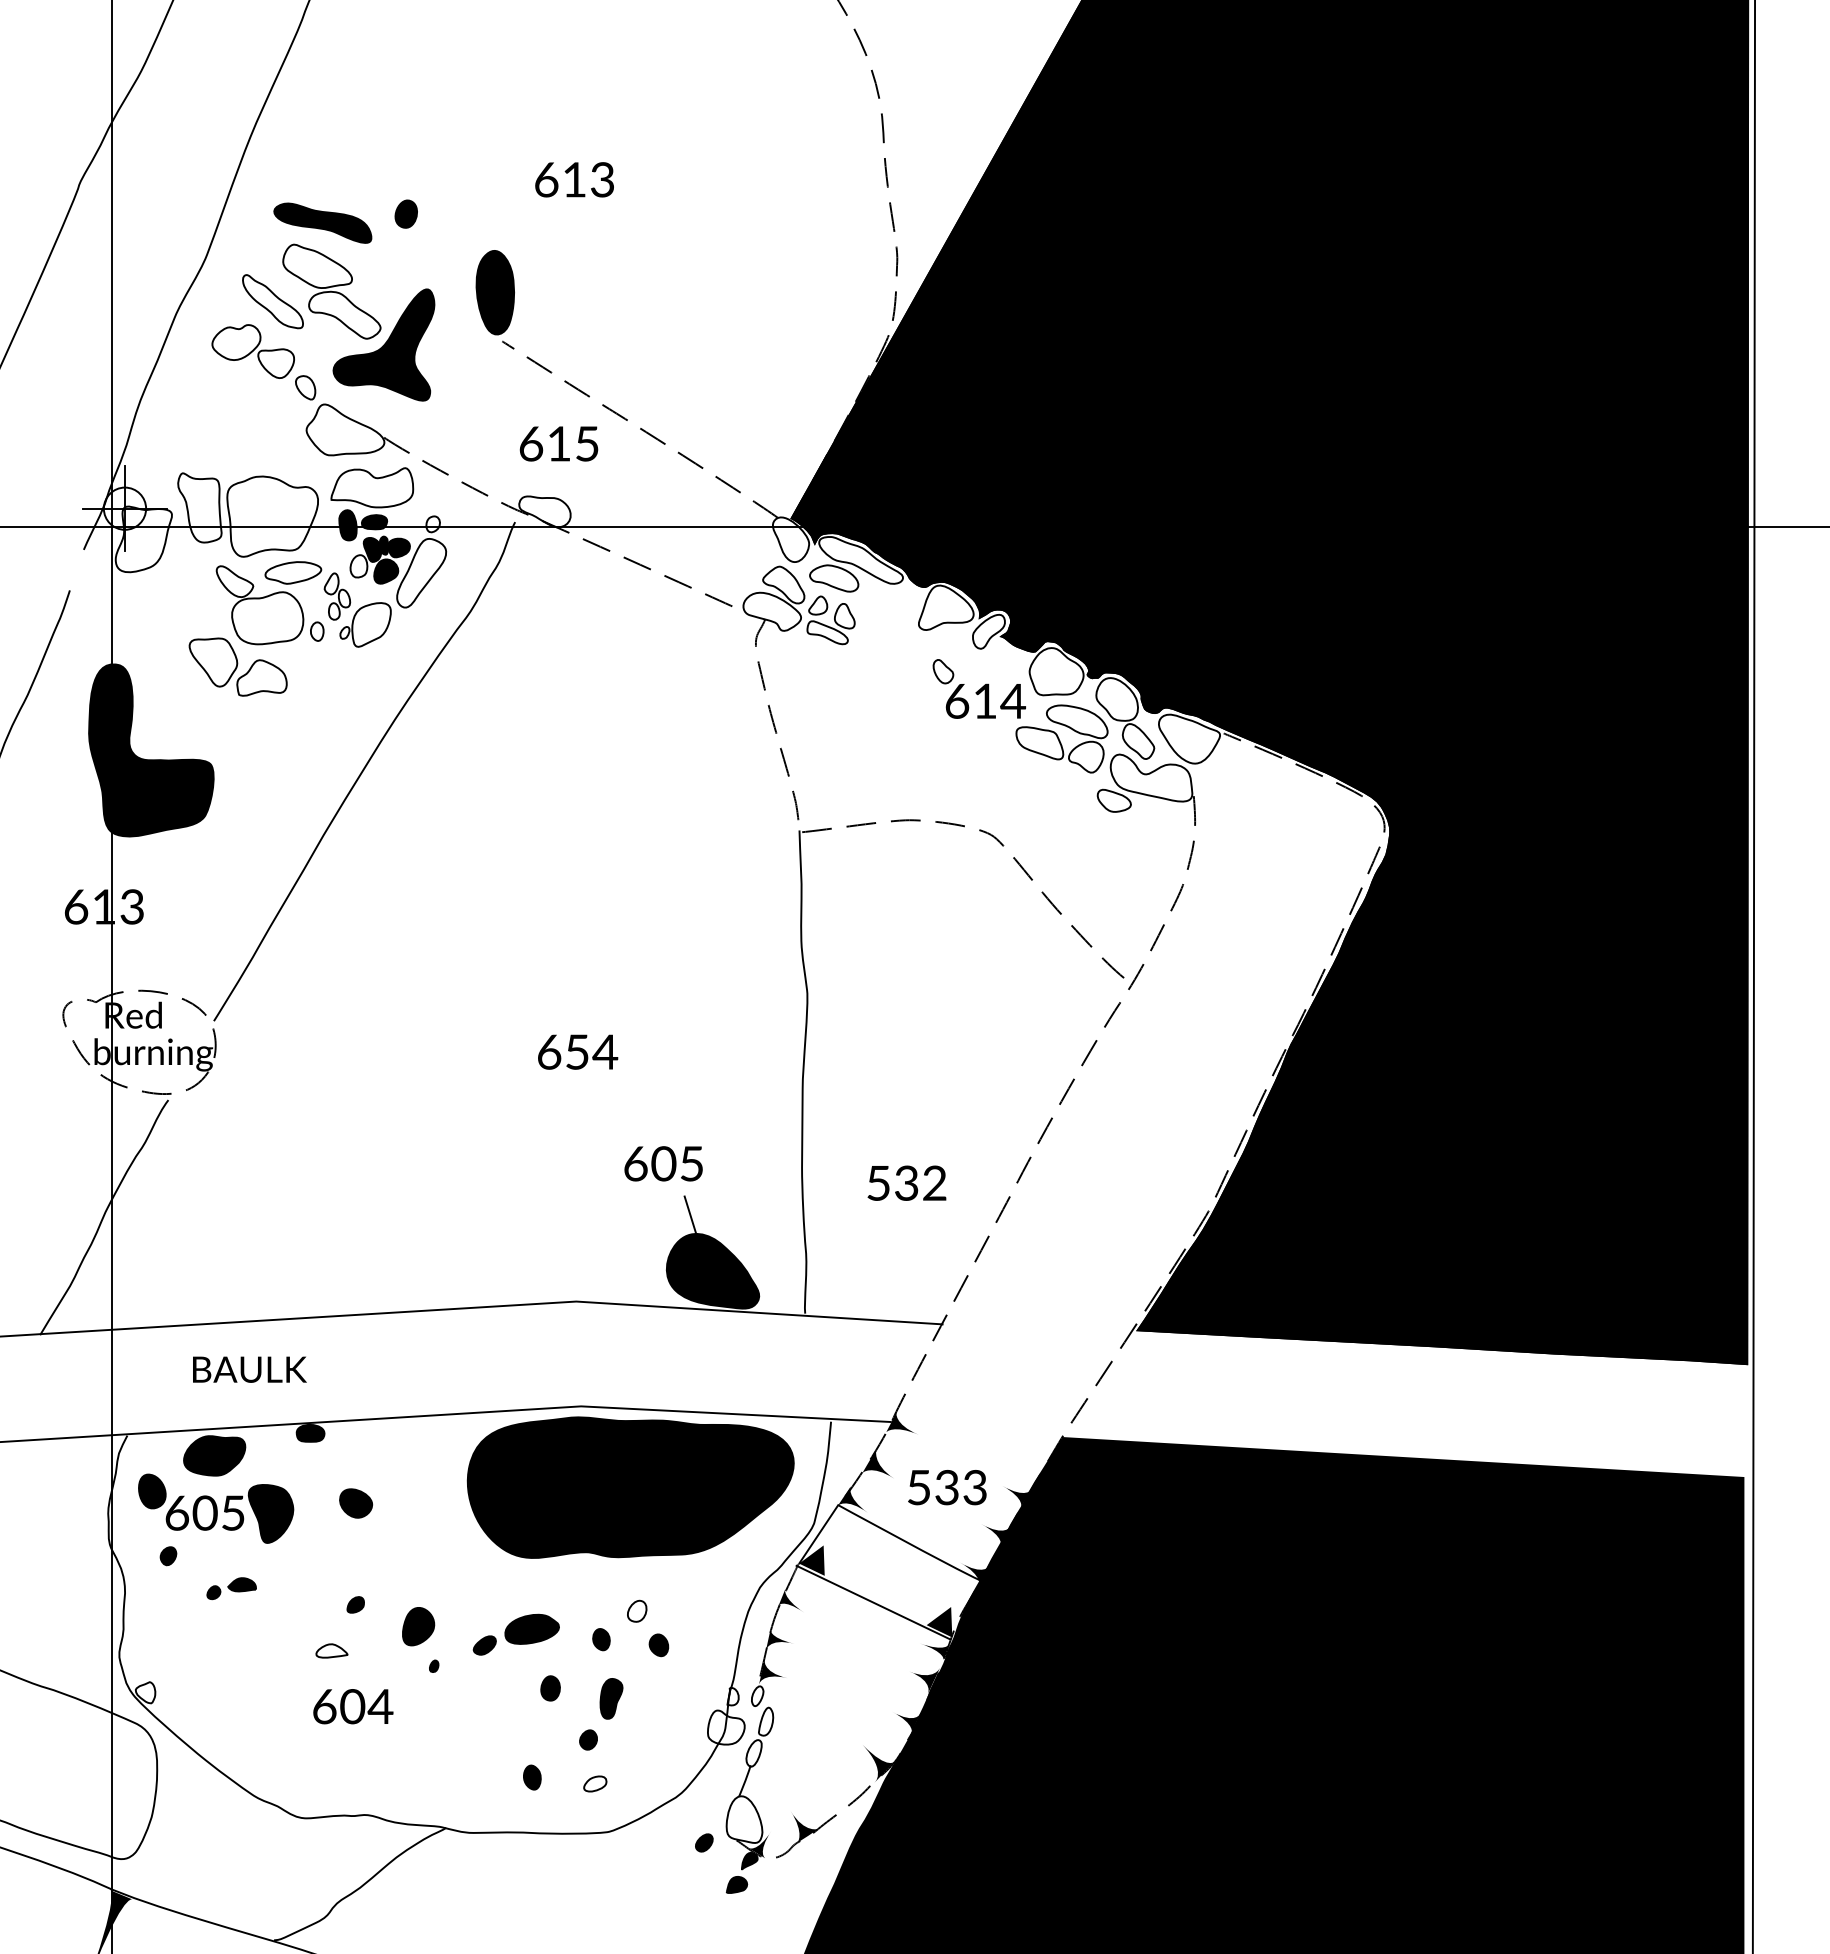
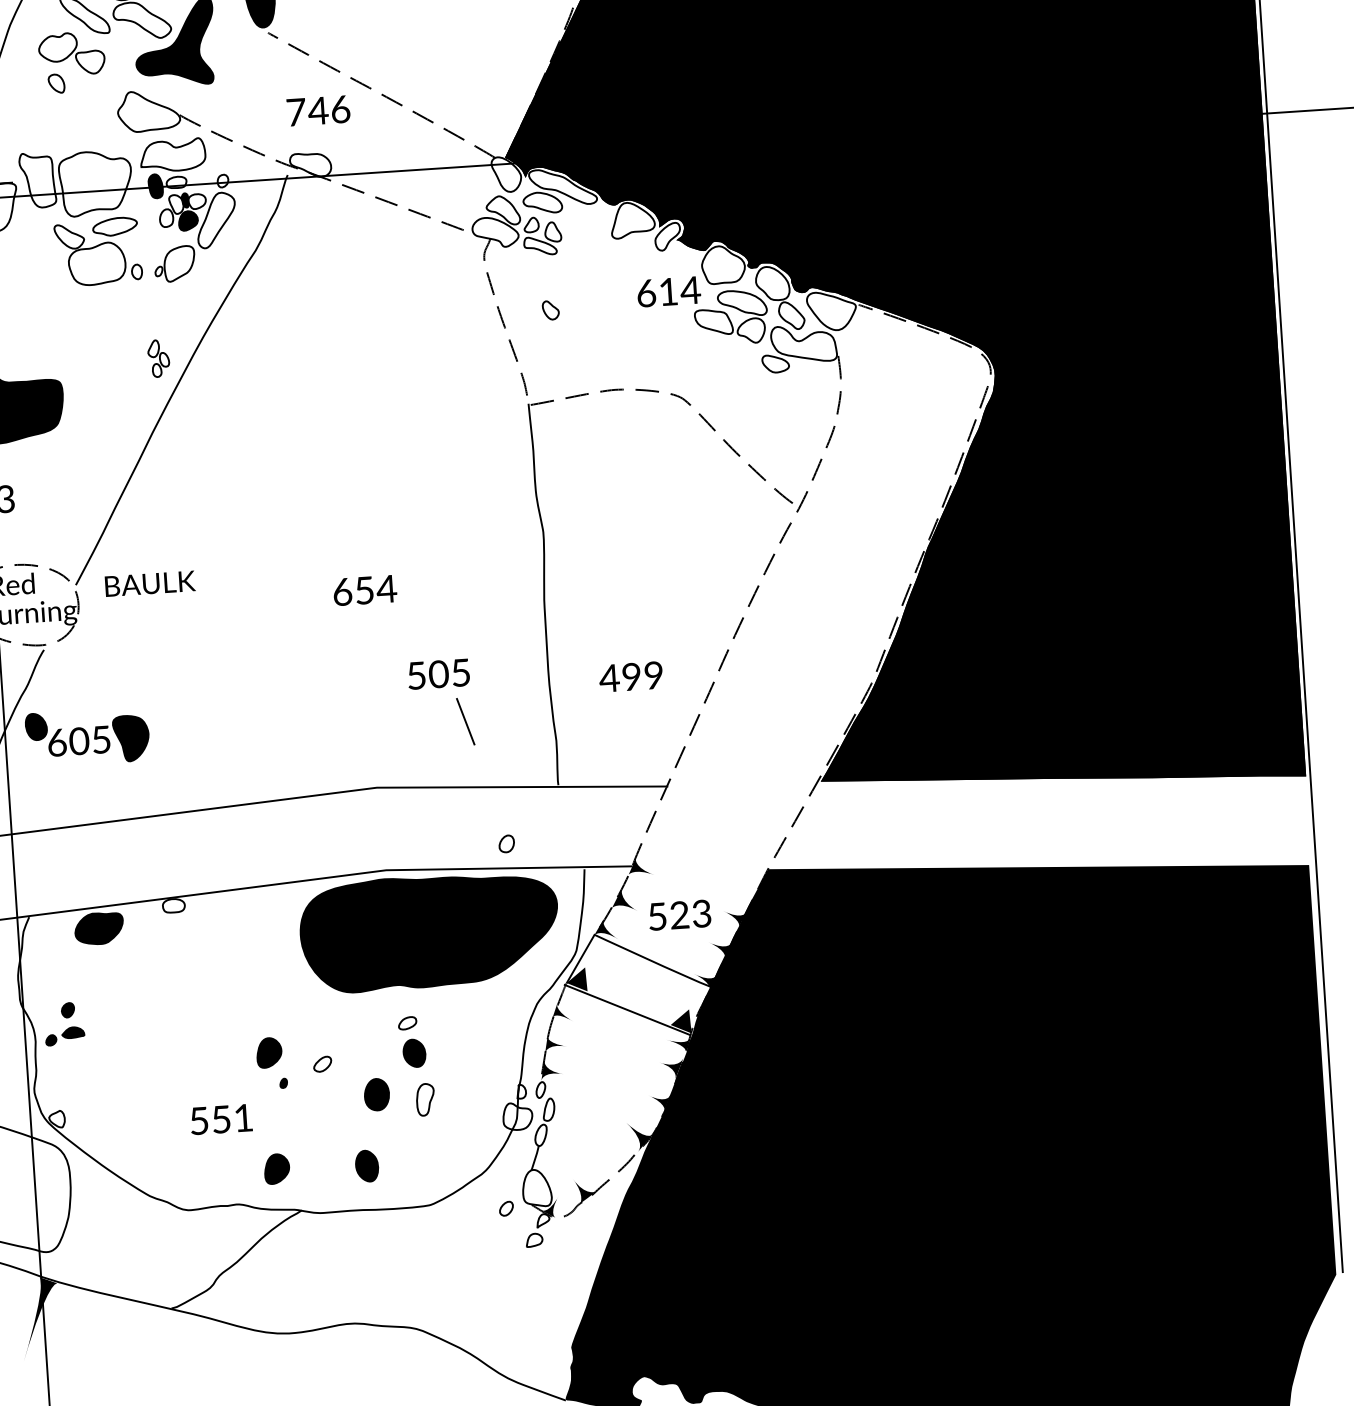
part: (305, 387) -> (56, 83), moved
text: (559, 443) -> (318, 110), 615 -> 746
fill: (374, 522) -> (176, 182), removed
fill: (398, 547) -> (196, 201), removed
fill: (372, 549) -> (176, 204), removed
part: (337, 596) -> (158, 358), moved
part: (237, 666) -> (75, 303), removed
part: (943, 671) -> (550, 310), moved
text: (635, 1163) -> (416, 675), 605 -> 505
text: (905, 1182) -> (630, 676), 532 -> 499
fill: (712, 1271) -> (482, 756), removed
text: (249, 1369) -> (150, 583), moved
fill: (310, 1432) -> (173, 905), removed
text: (946, 1488) -> (679, 915), 533 -> 523
fill: (356, 1503) -> (213, 958), removed
text: (216, 1508) -> (87, 737), moved
part: (231, 1588) -> (64, 1036), moved
fill: (355, 1604) -> (218, 1038), removed
part: (637, 1610) -> (506, 843), moved
part: (531, 1628) -> (358, 1048), removed
part: (601, 1639) -> (414, 1053), size x1.6
fill: (484, 1645) -> (322, 1064), removed
part: (658, 1645) -> (459, 1055), removed
part: (331, 1650) -> (201, 1076), removed
part: (550, 1688) -> (376, 1094), size x1.6
fill: (611, 1698) -> (425, 1099), removed
text: (353, 1706) -> (222, 1119), 604 -> 551
fill: (588, 1739) -> (409, 1133), removed
part: (418, 1773) -> (276, 1168), added
part: (532, 1777) -> (367, 1166), size x1.6
part: (595, 1783) -> (407, 1022), moved
fill: (703, 1842) -> (505, 1208), removed
fill: (749, 1861) -> (543, 1221), removed
fill: (736, 1884) -> (534, 1239), removed

